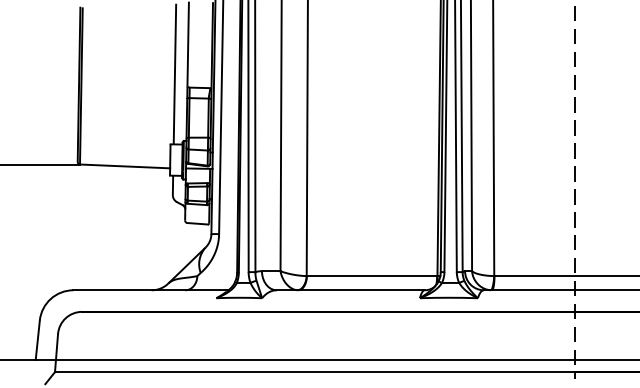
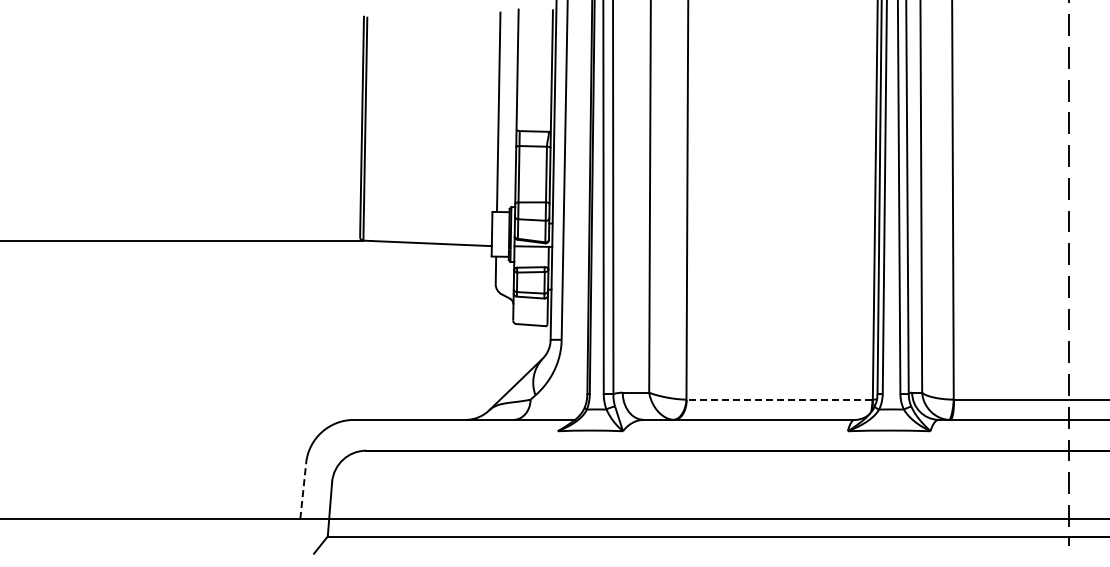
line: (371, 275) -> (779, 399), solid -> dashed
line: (37, 339) -> (303, 490), solid -> dashed

